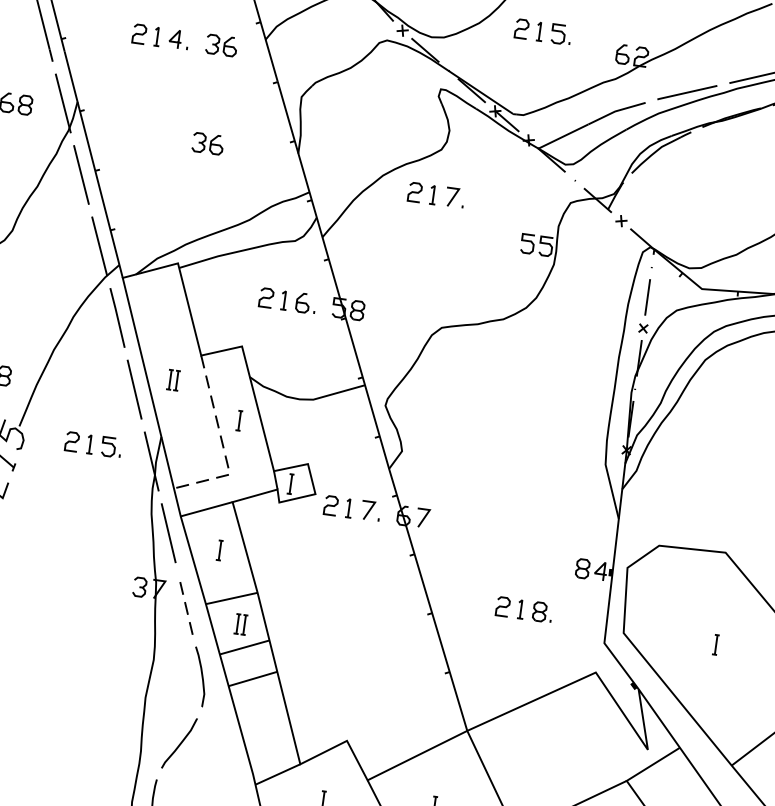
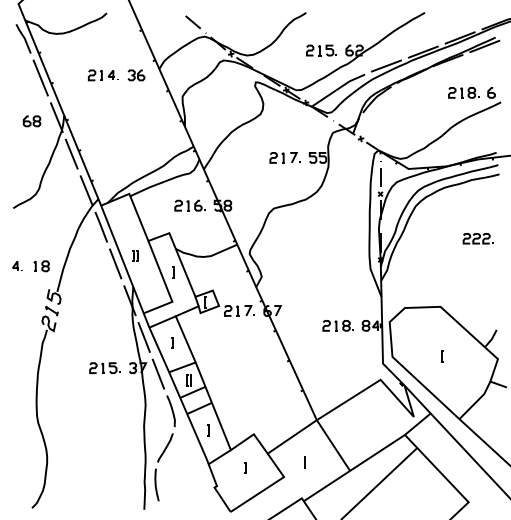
part: (542, 31) -> (321, 50), moved
part: (208, 144) -> (136, 128), removed
part: (435, 194) -> (284, 157), moved
part: (92, 443) -> (104, 367), moved
line: (222, 446) -> (166, 287), dashed -> solid
line: (185, 603) -> (158, 373), dashed -> solid
part: (523, 608) -> (337, 325), moved
line: (263, 722) -> (208, 430), added

